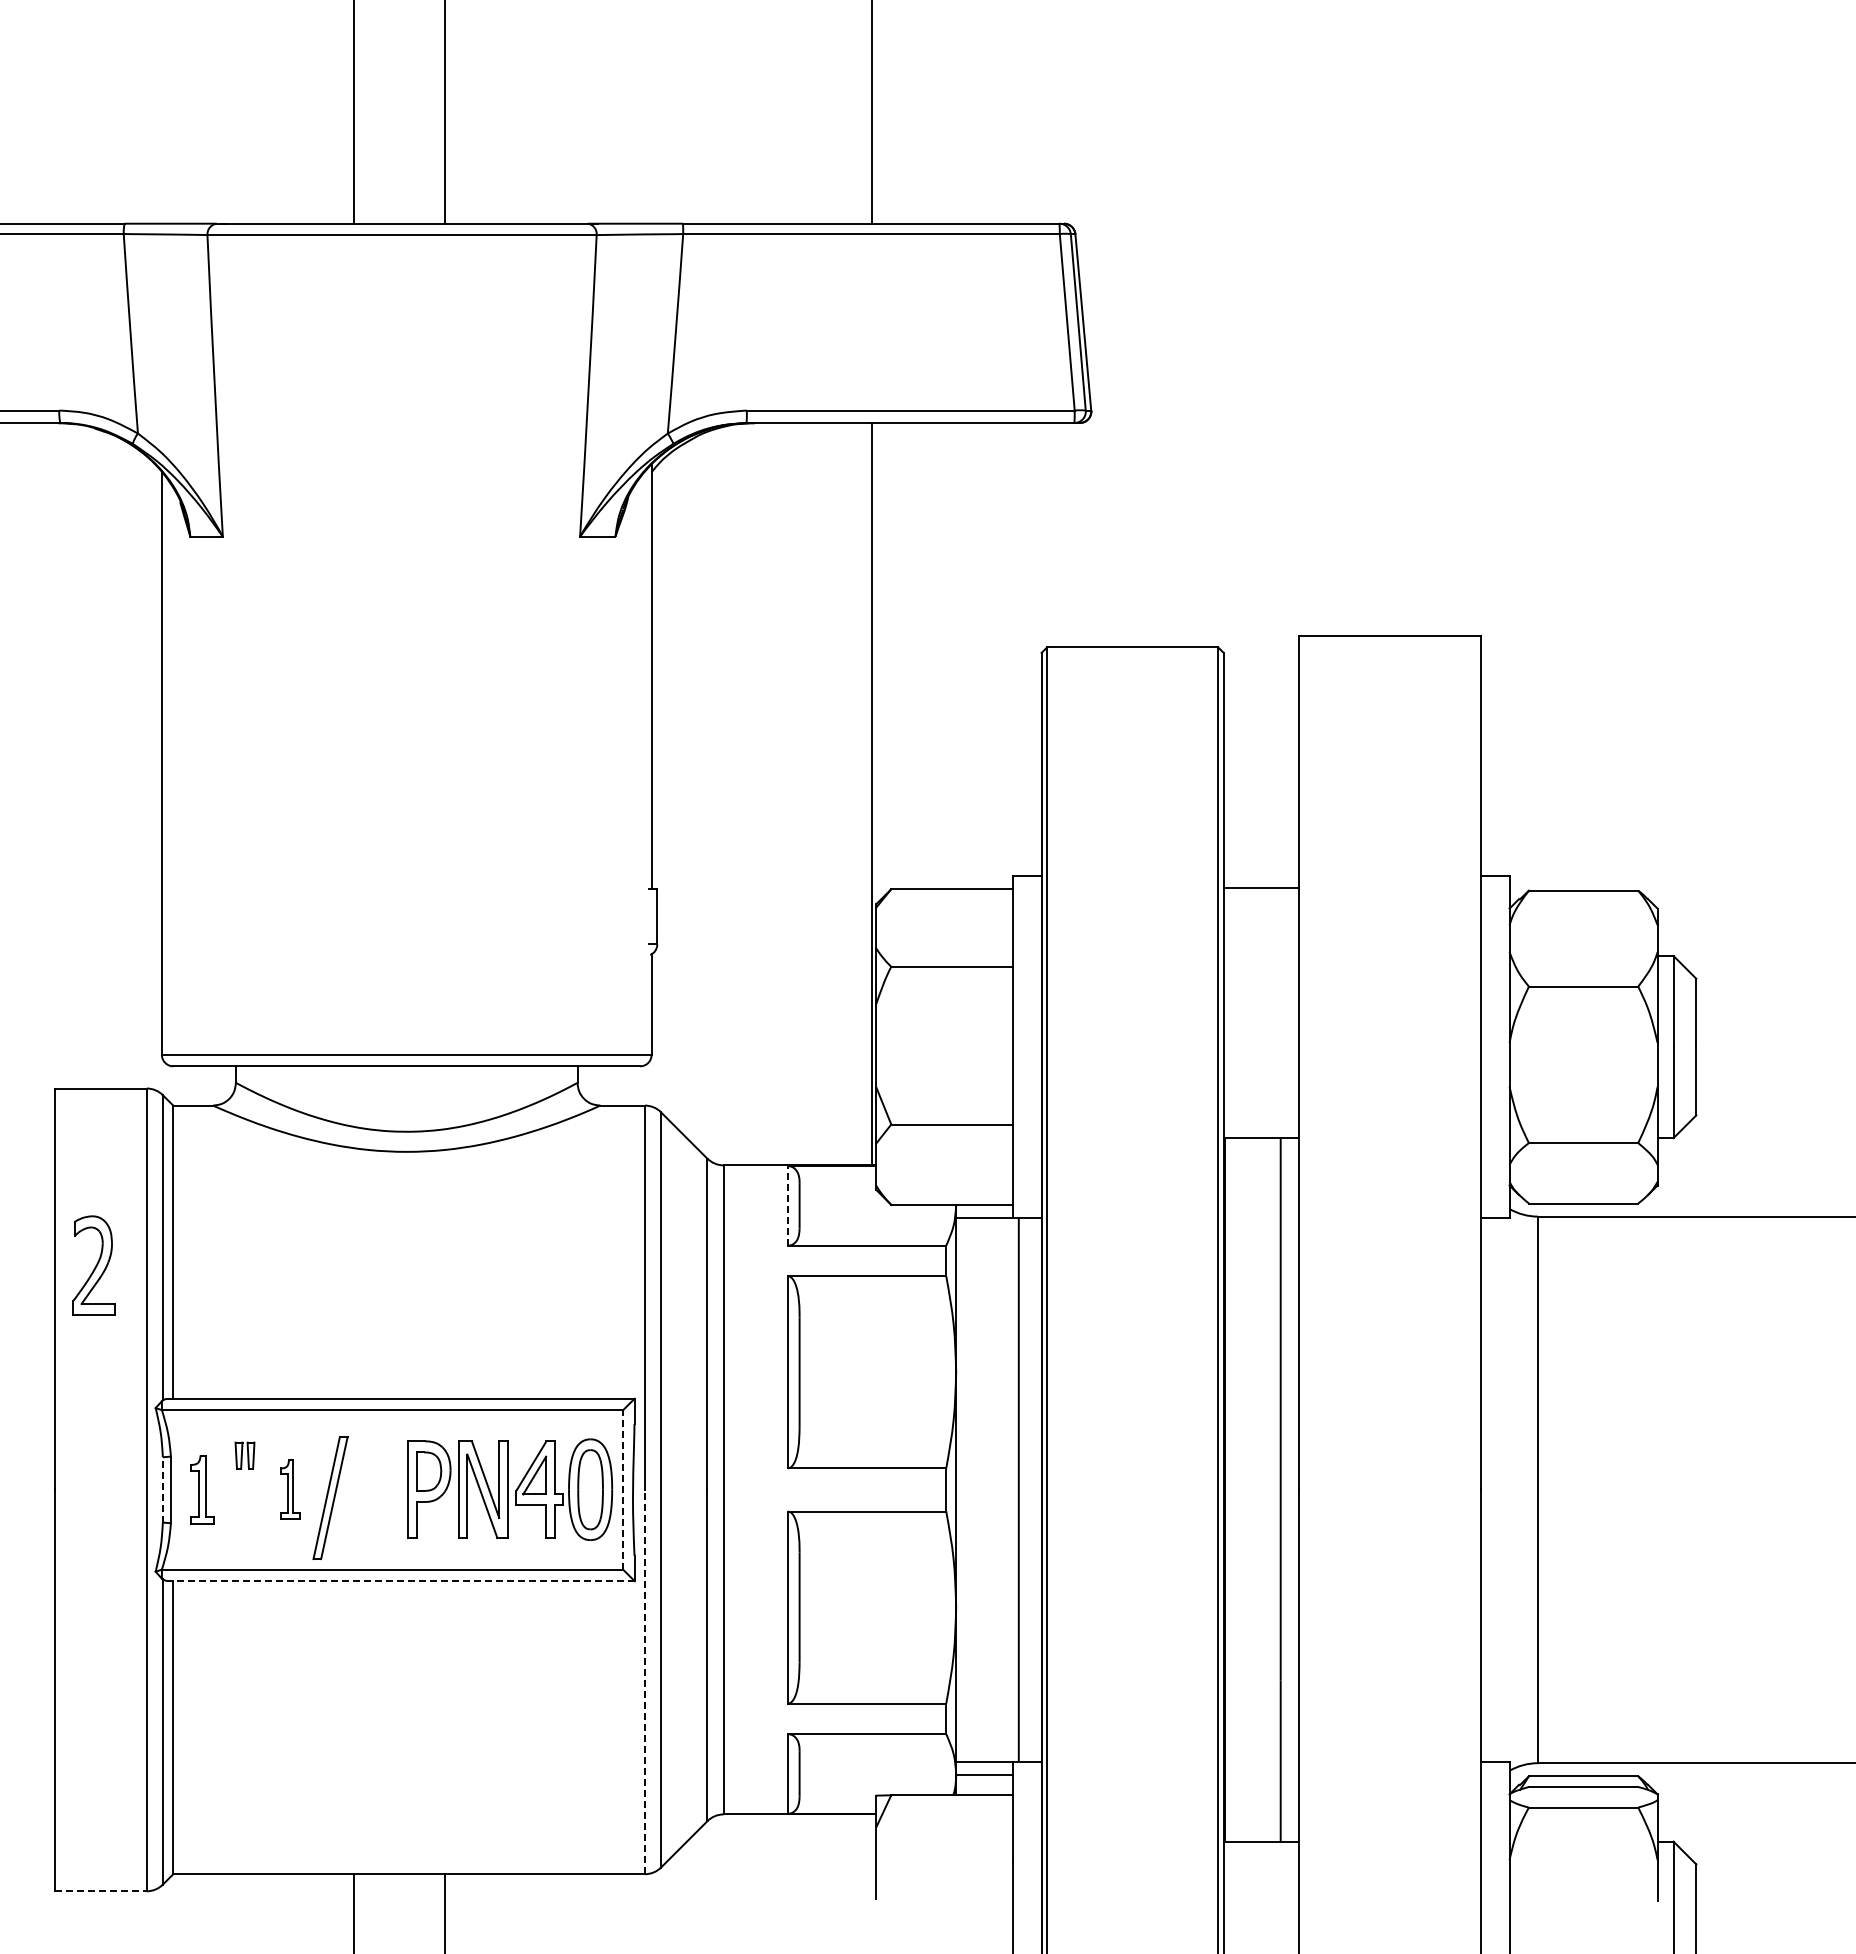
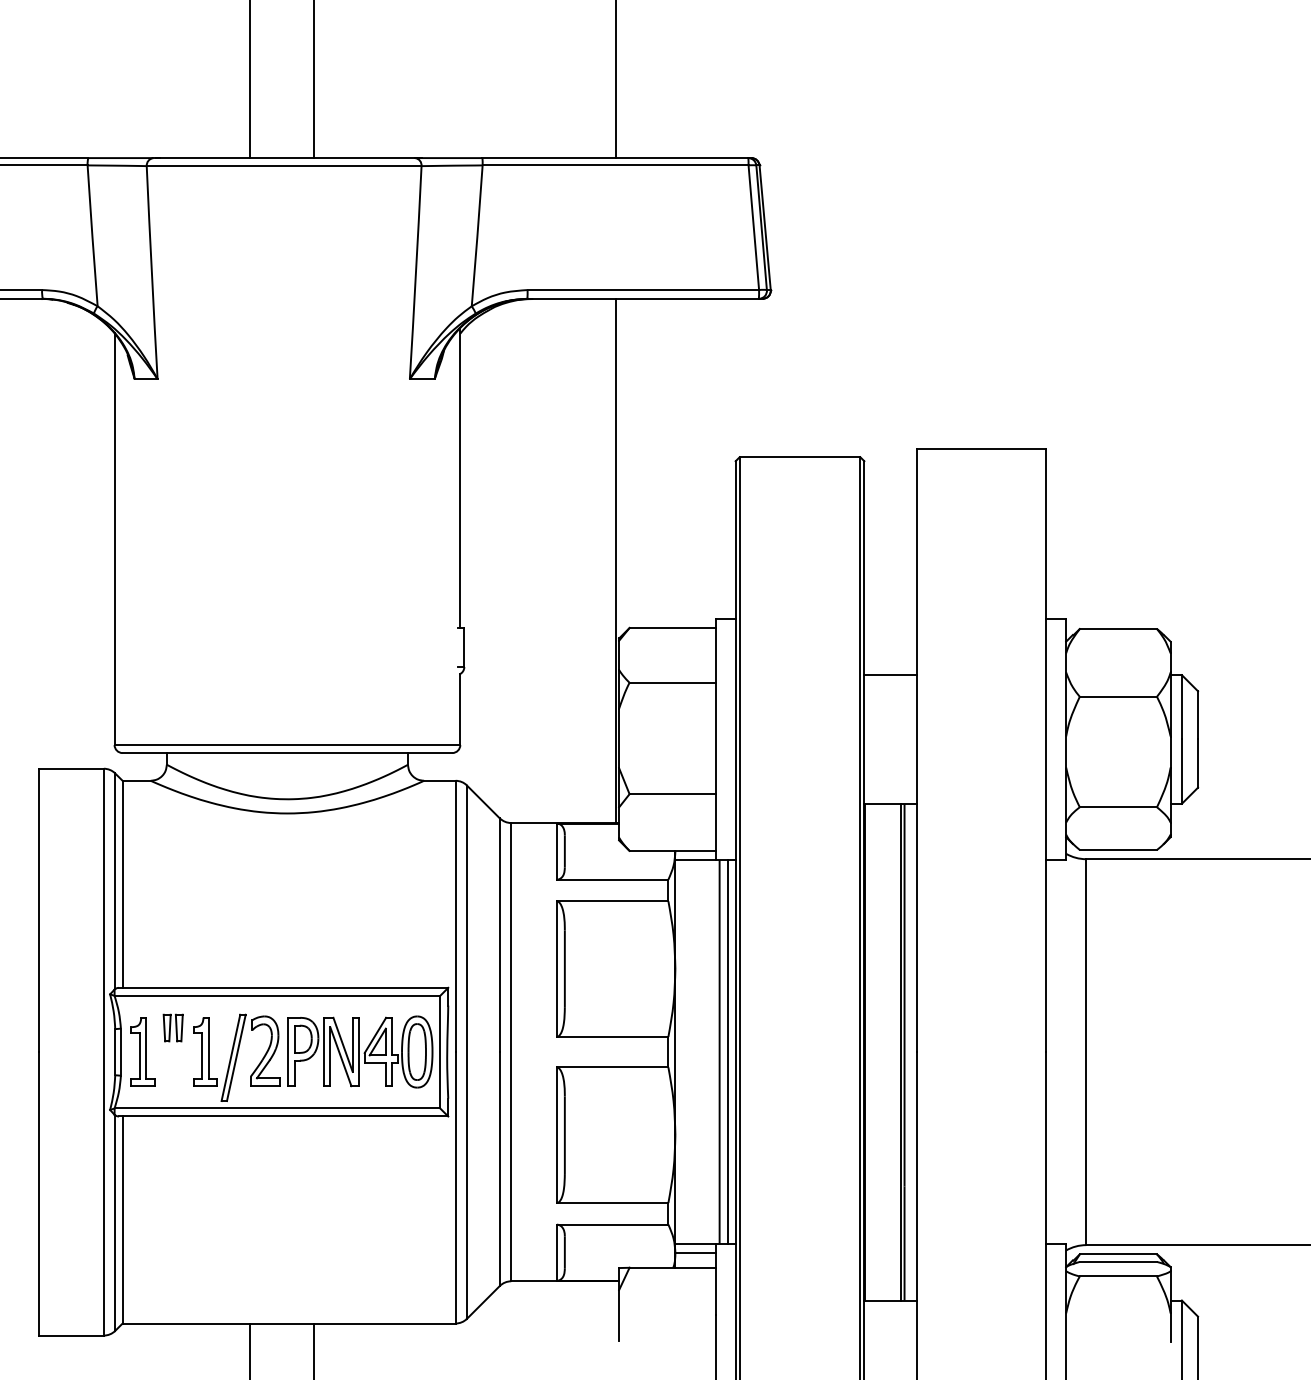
line: (1260, 887) -> (890, 674), moved
line: (788, 1205) -> (556, 851), dashed -> solid
part: (93, 1265) -> (265, 1051), moved
part: (244, 1455) -> (172, 1027), size x1.43
line: (162, 1489) -> (114, 1051), dashed -> solid
part: (202, 1489) -> (143, 1051), size x1.43
part: (290, 1489) -> (205, 1051), size x1.67
line: (623, 1489) -> (440, 1051), dashed -> solid
line: (1030, 1489) -> (727, 1051), added
line: (1275, 1489) -> (900, 1051), added
line: (400, 1581) -> (283, 1116), dashed -> solid
line: (644, 1681) -> (455, 1187), dashed -> solid
line: (101, 1891) -> (71, 1335), dashed -> solid

